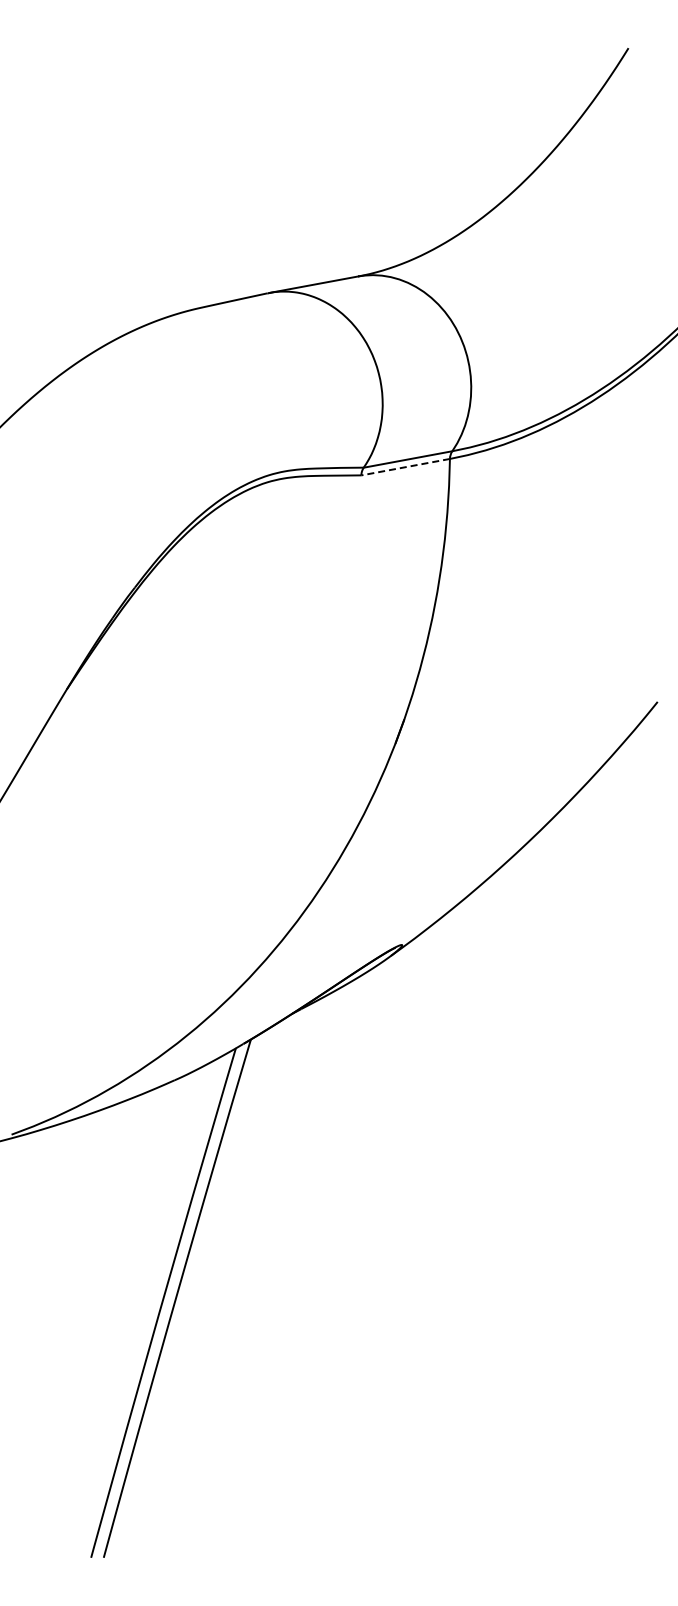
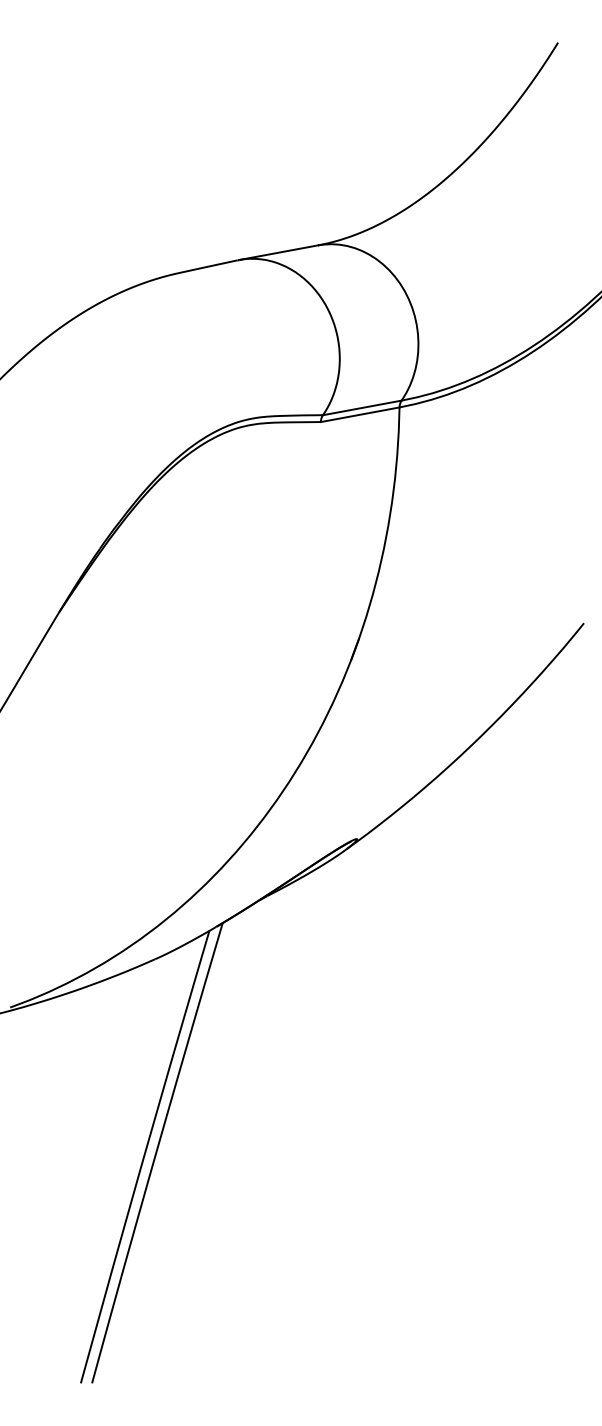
line: (405, 467) -> (360, 415), dashed -> solid

